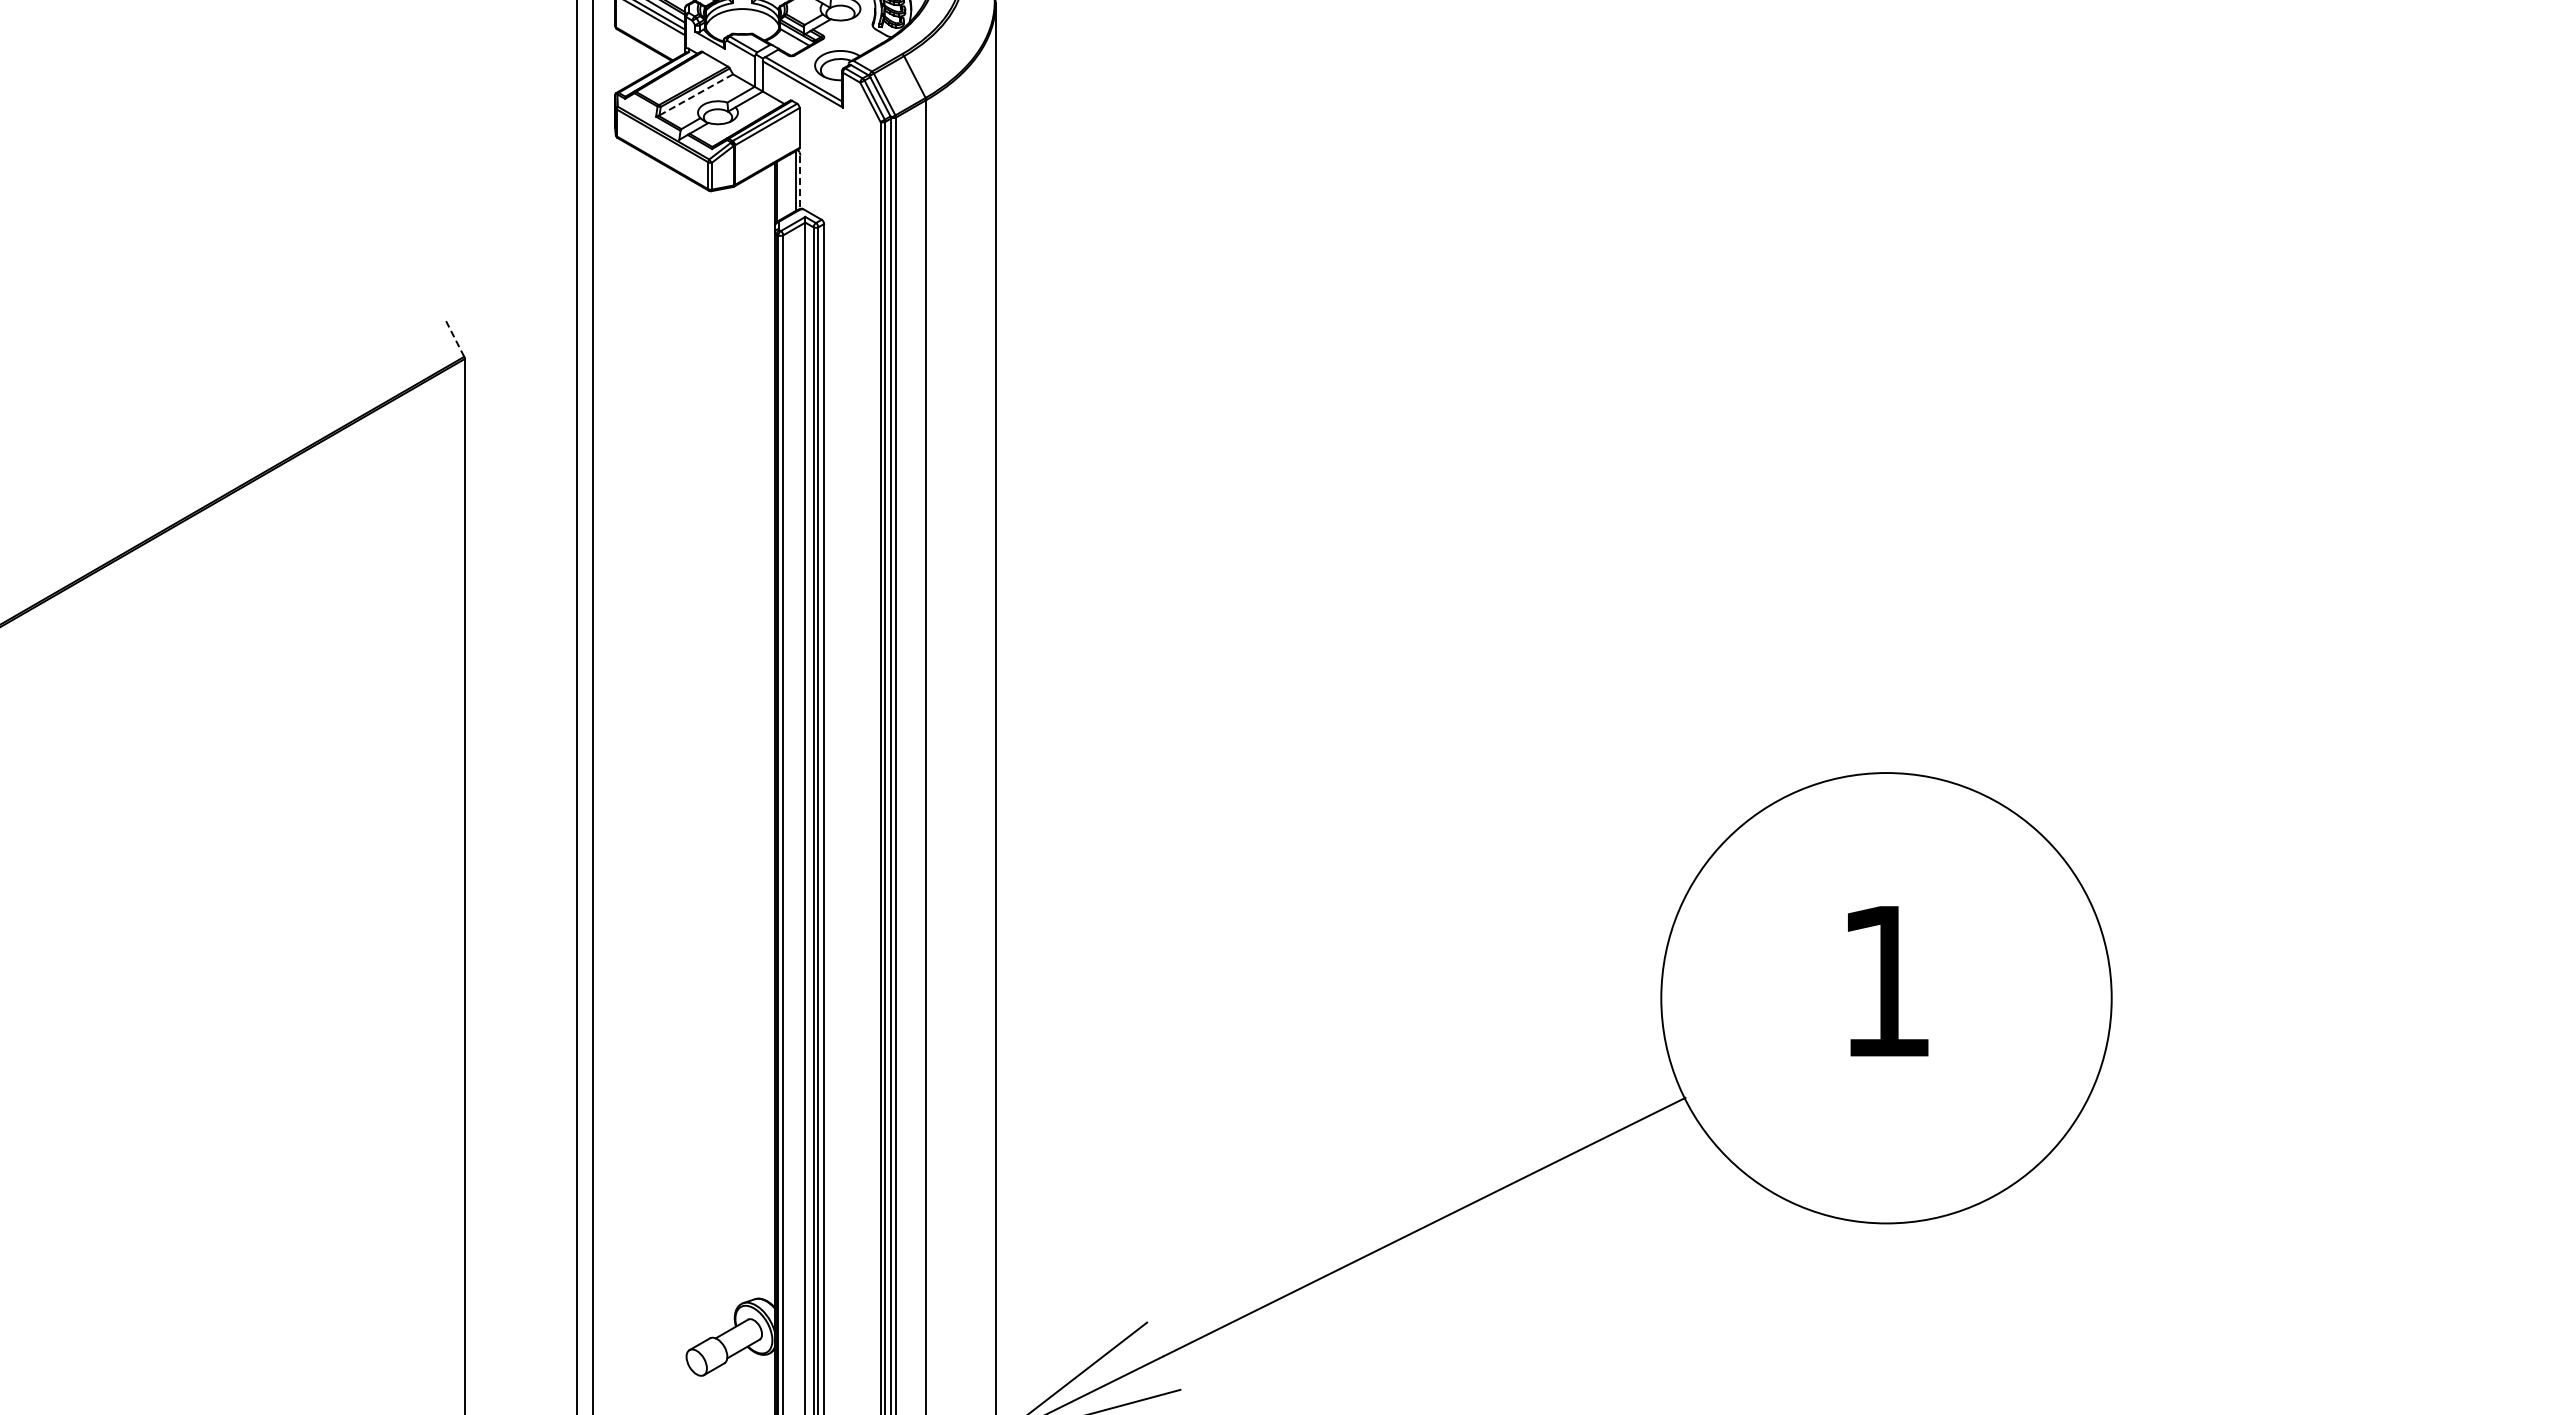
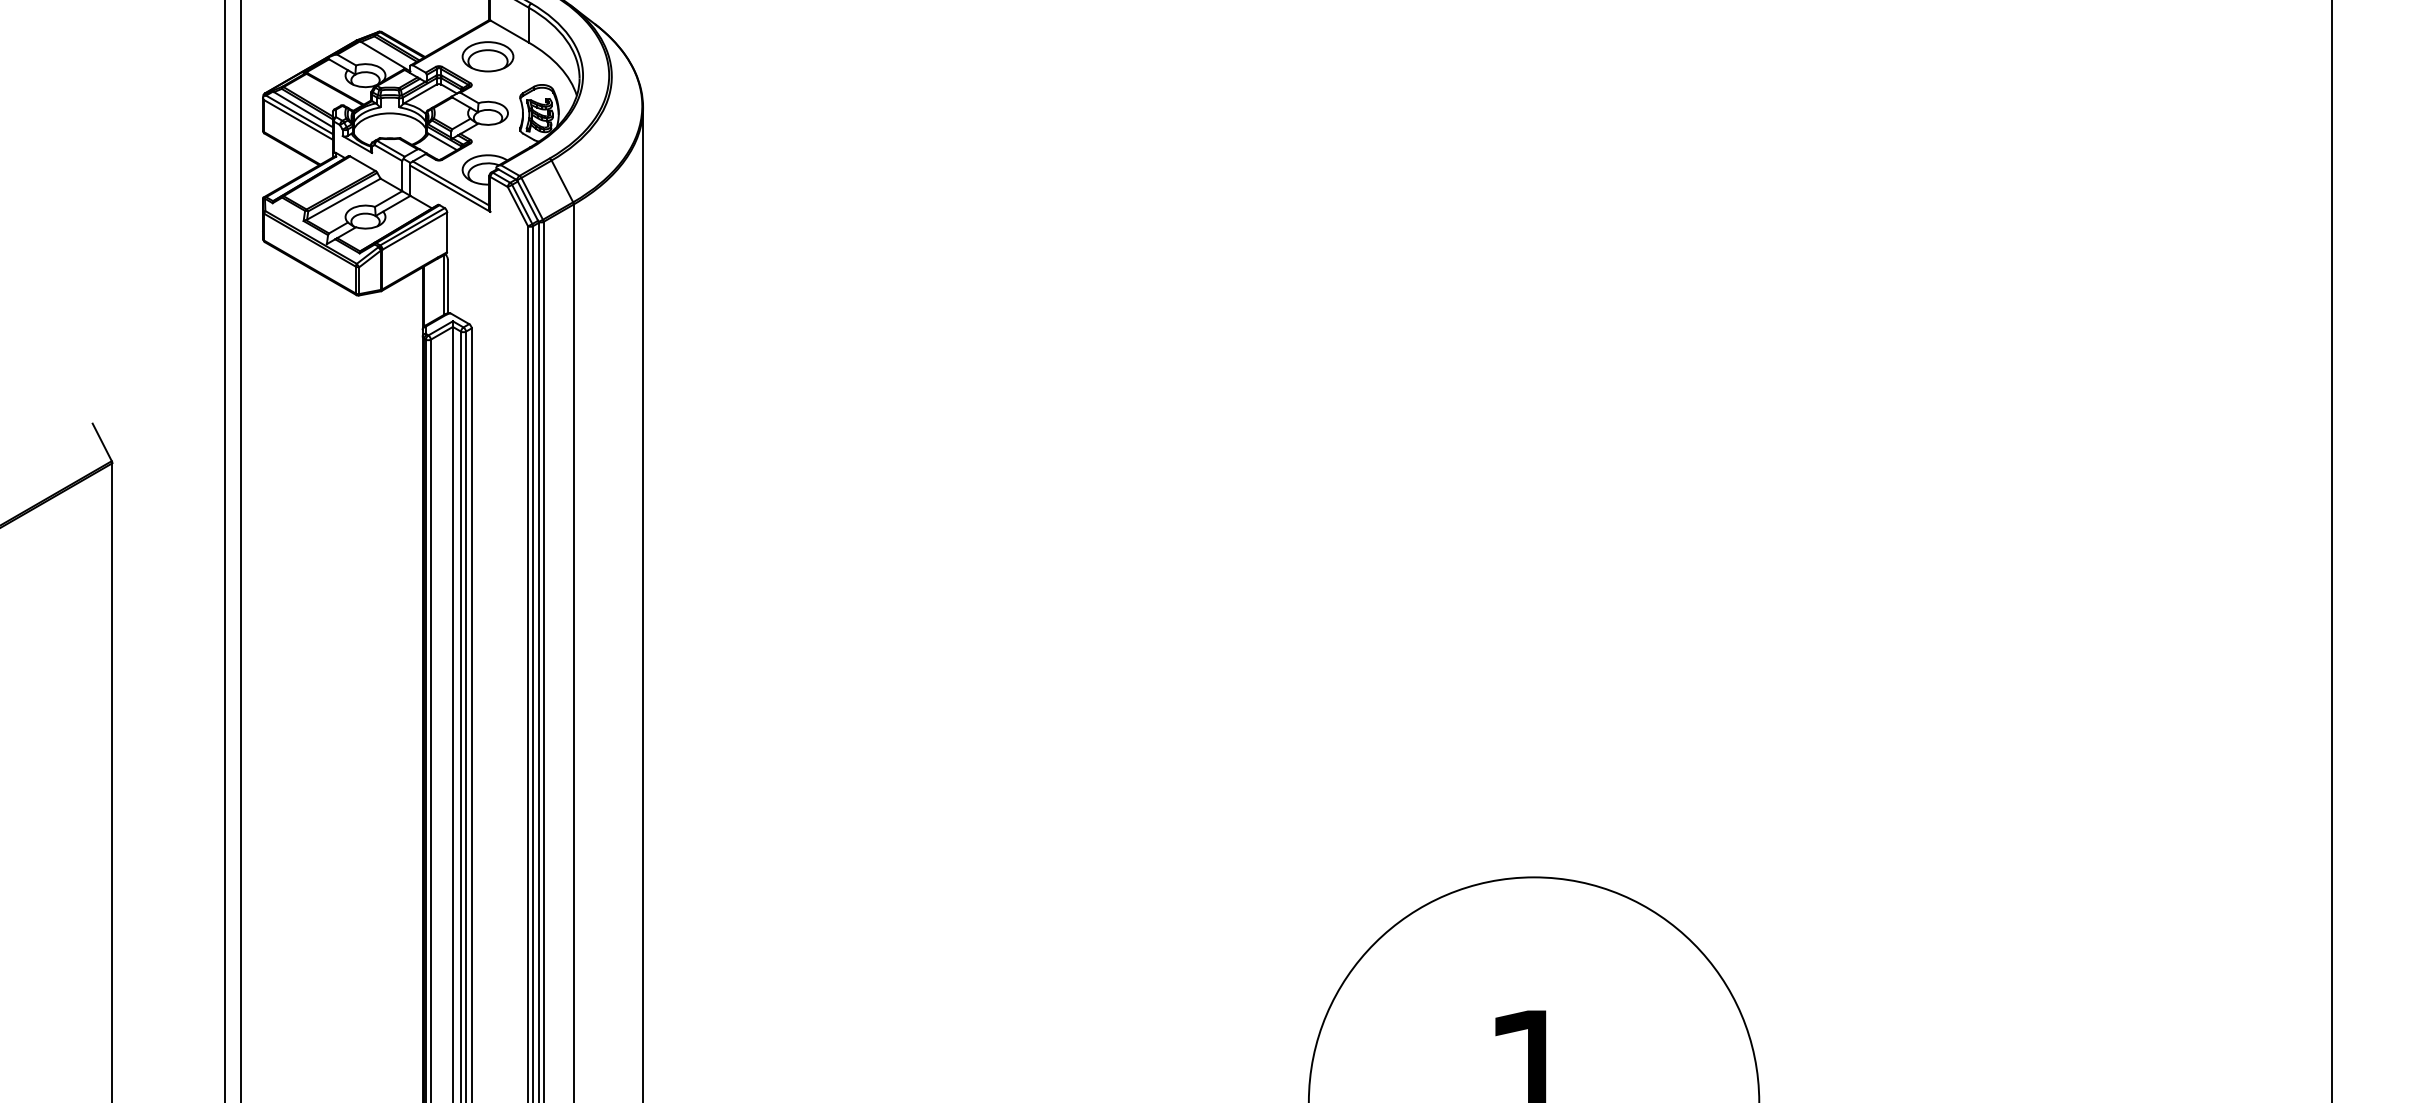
line: (696, 94) -> (344, 198), dashed -> solid
line: (800, 182) -> (448, 286), dashed -> solid
line: (454, 337) -> (102, 441), dashed -> solid

